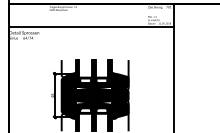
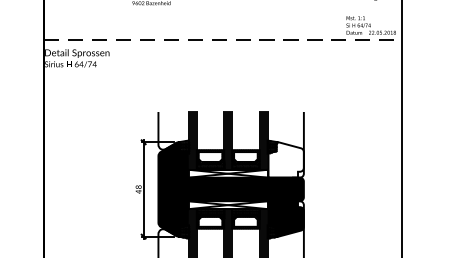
line: (91, 27) -> (223, 41), solid -> dashed
fill: (120, 81) -> (286, 158), removed

